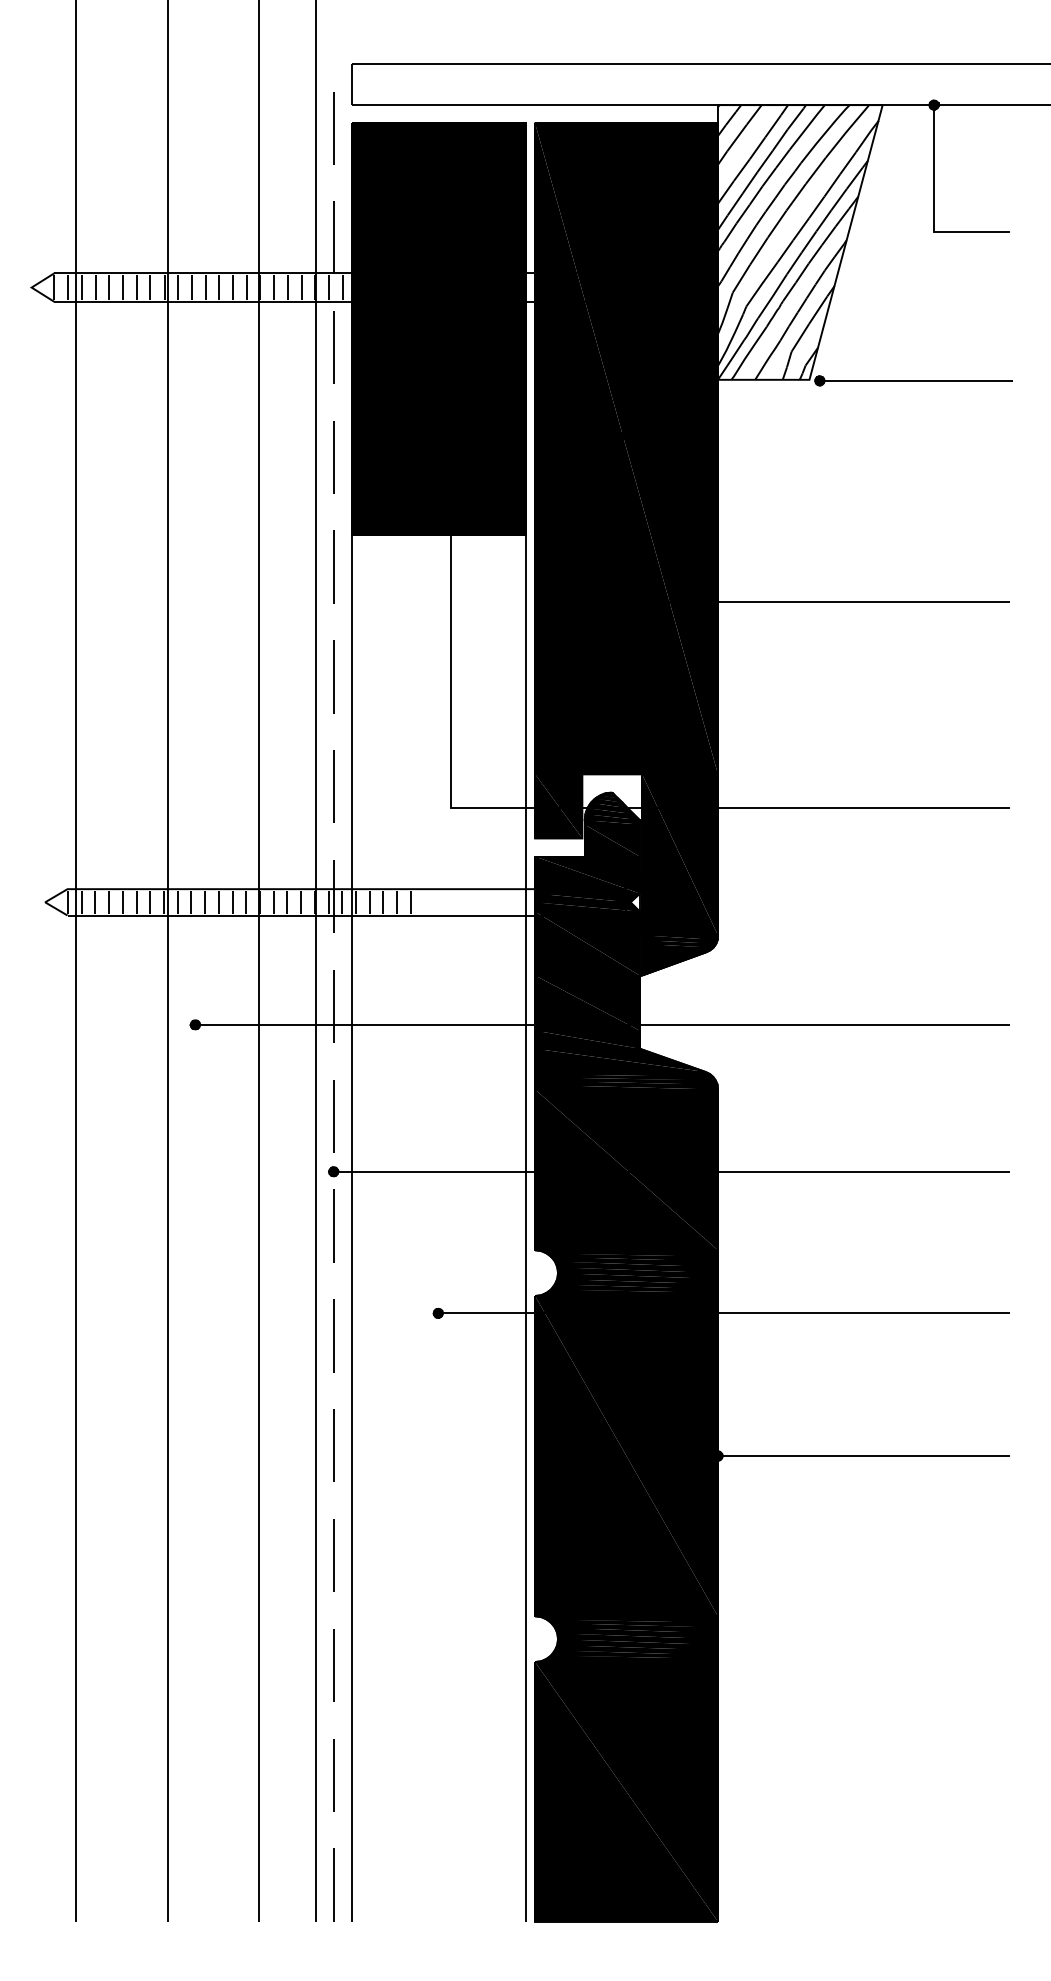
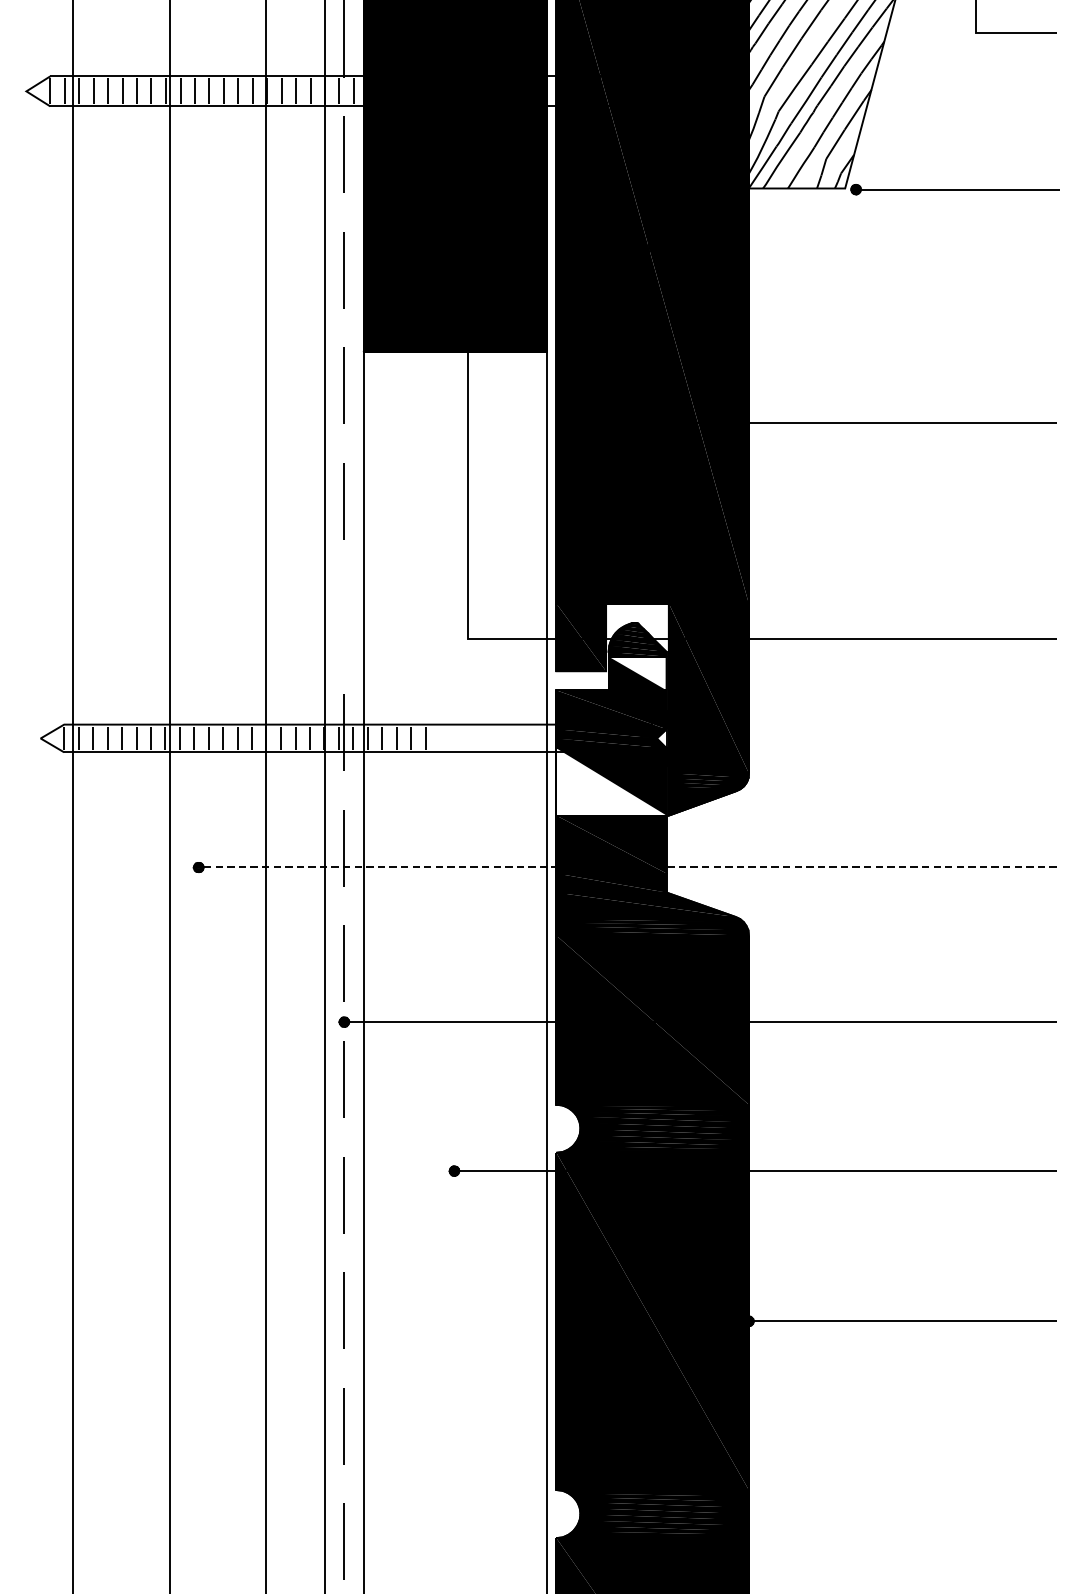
line: (333, 786) -> (344, 616), removed
fill: (611, 840) -> (636, 673), removed
fill: (587, 943) -> (611, 781), removed
line: (604, 1024) -> (629, 867), solid -> dashed

